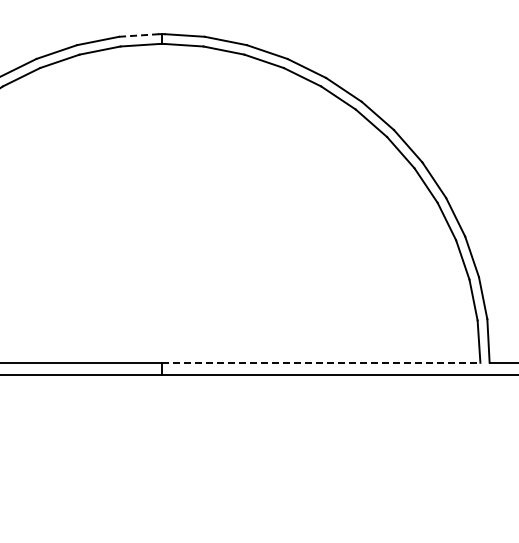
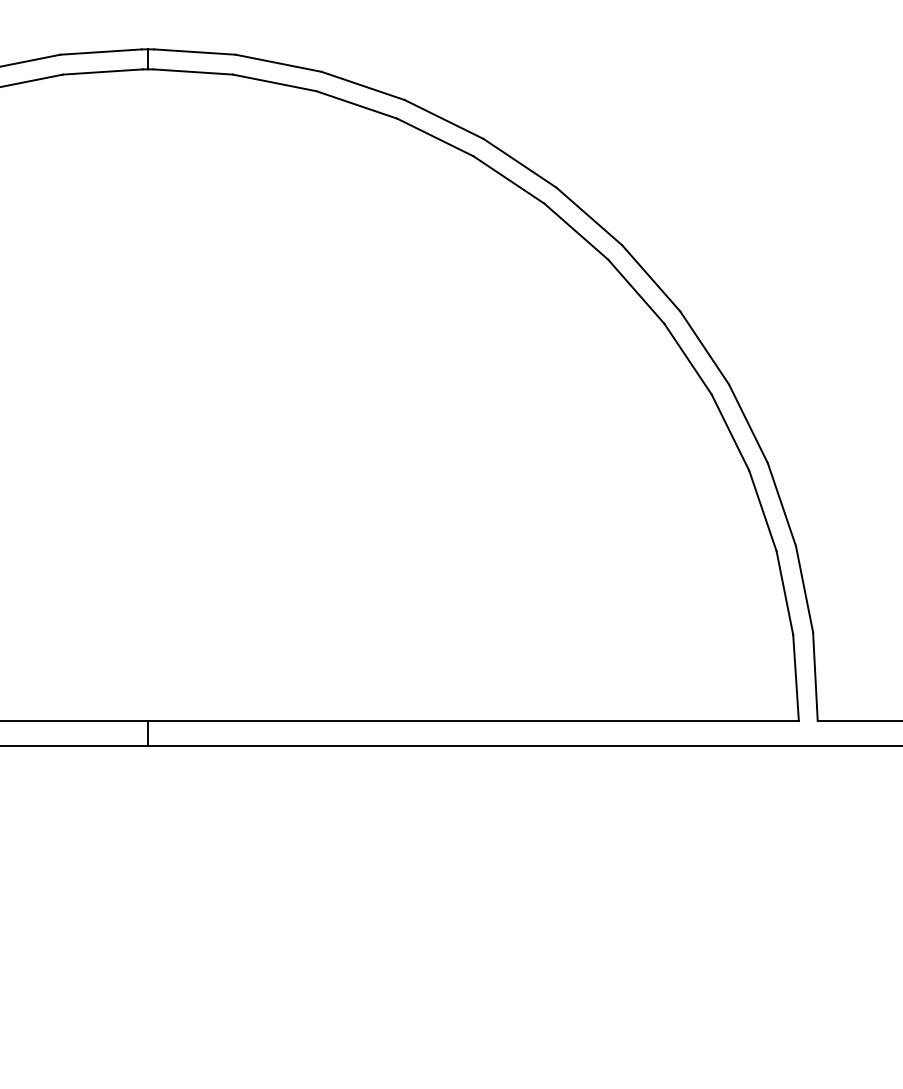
line: (139, 35) -> (102, 52), dashed -> solid
line: (321, 362) -> (474, 720), dashed -> solid

